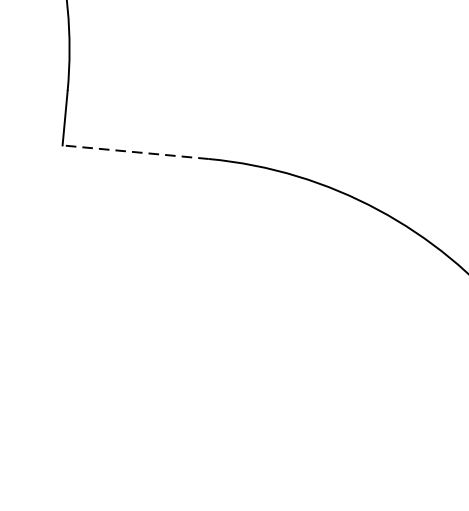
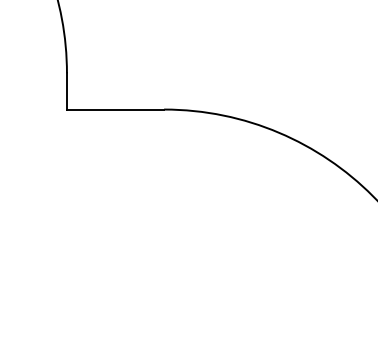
line: (135, 152) -> (115, 109), dashed -> solid

